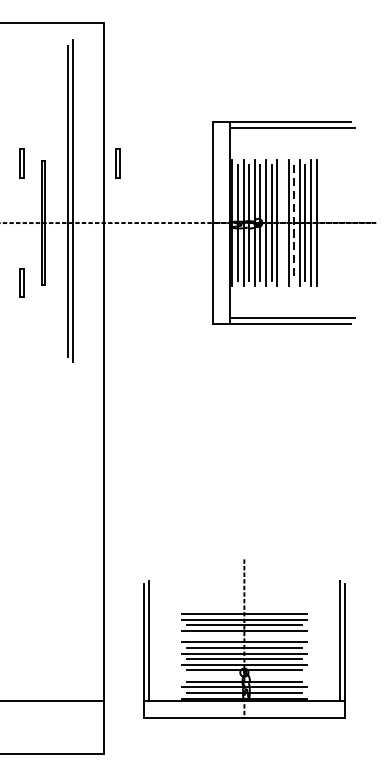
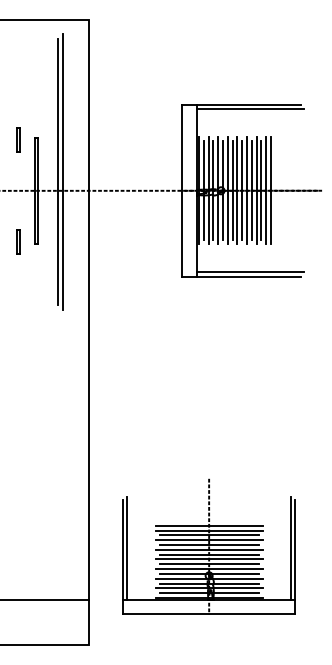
line: (116, 163) -> (99, 139), removed
line: (283, 222) -> (242, 190), added
line: (293, 223) -> (251, 191), dashed -> solid
line: (243, 637) -> (208, 545), added
line: (243, 675) -> (208, 578), added

